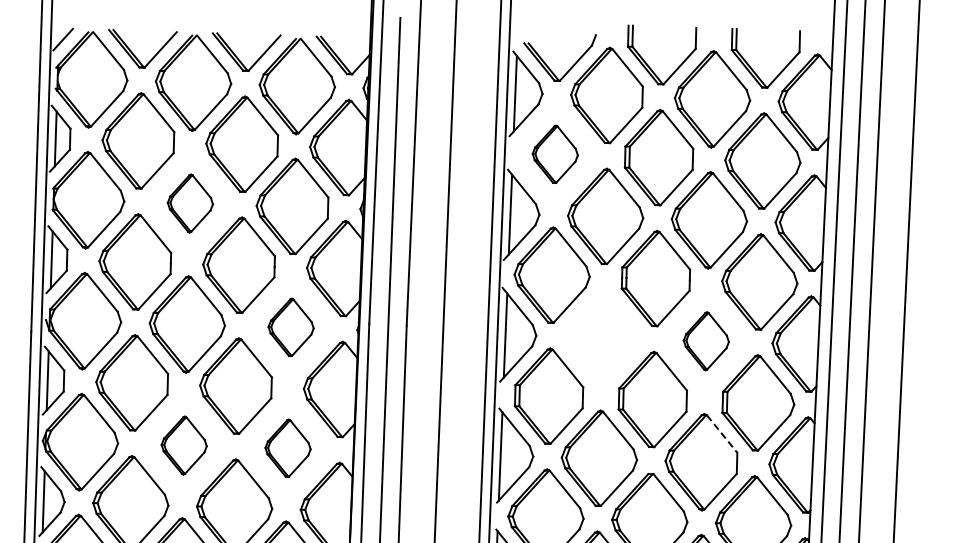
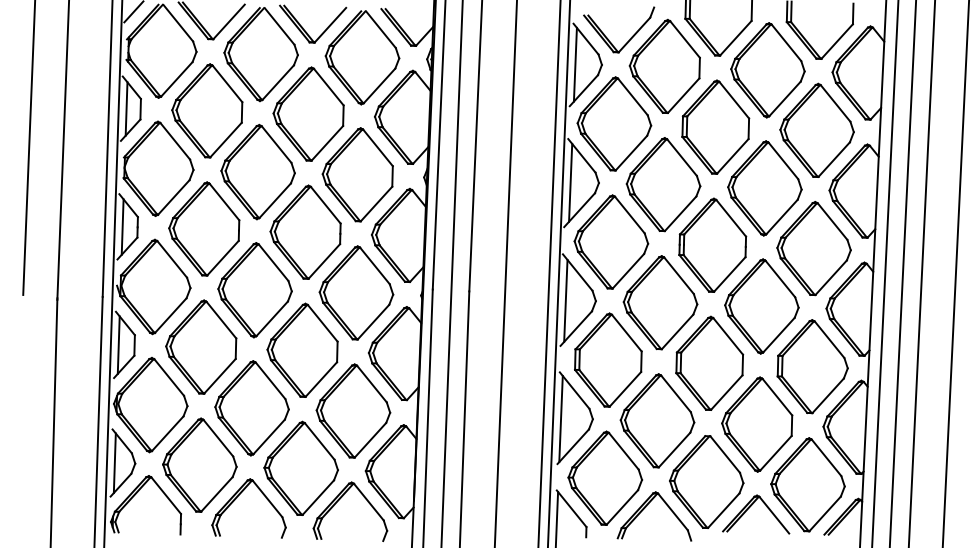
part: (555, 153) -> (614, 123), size x1.67
part: (189, 203) -> (257, 171), size x1.67
part: (291, 326) -> (356, 292), size x1.67
part: (602, 337) -> (660, 302), added
part: (705, 341) -> (761, 306), size x1.67
line: (722, 434) -> (777, 397), dashed -> solid
part: (183, 445) -> (251, 408), size x1.67
part: (288, 447) -> (353, 410), size x1.67

